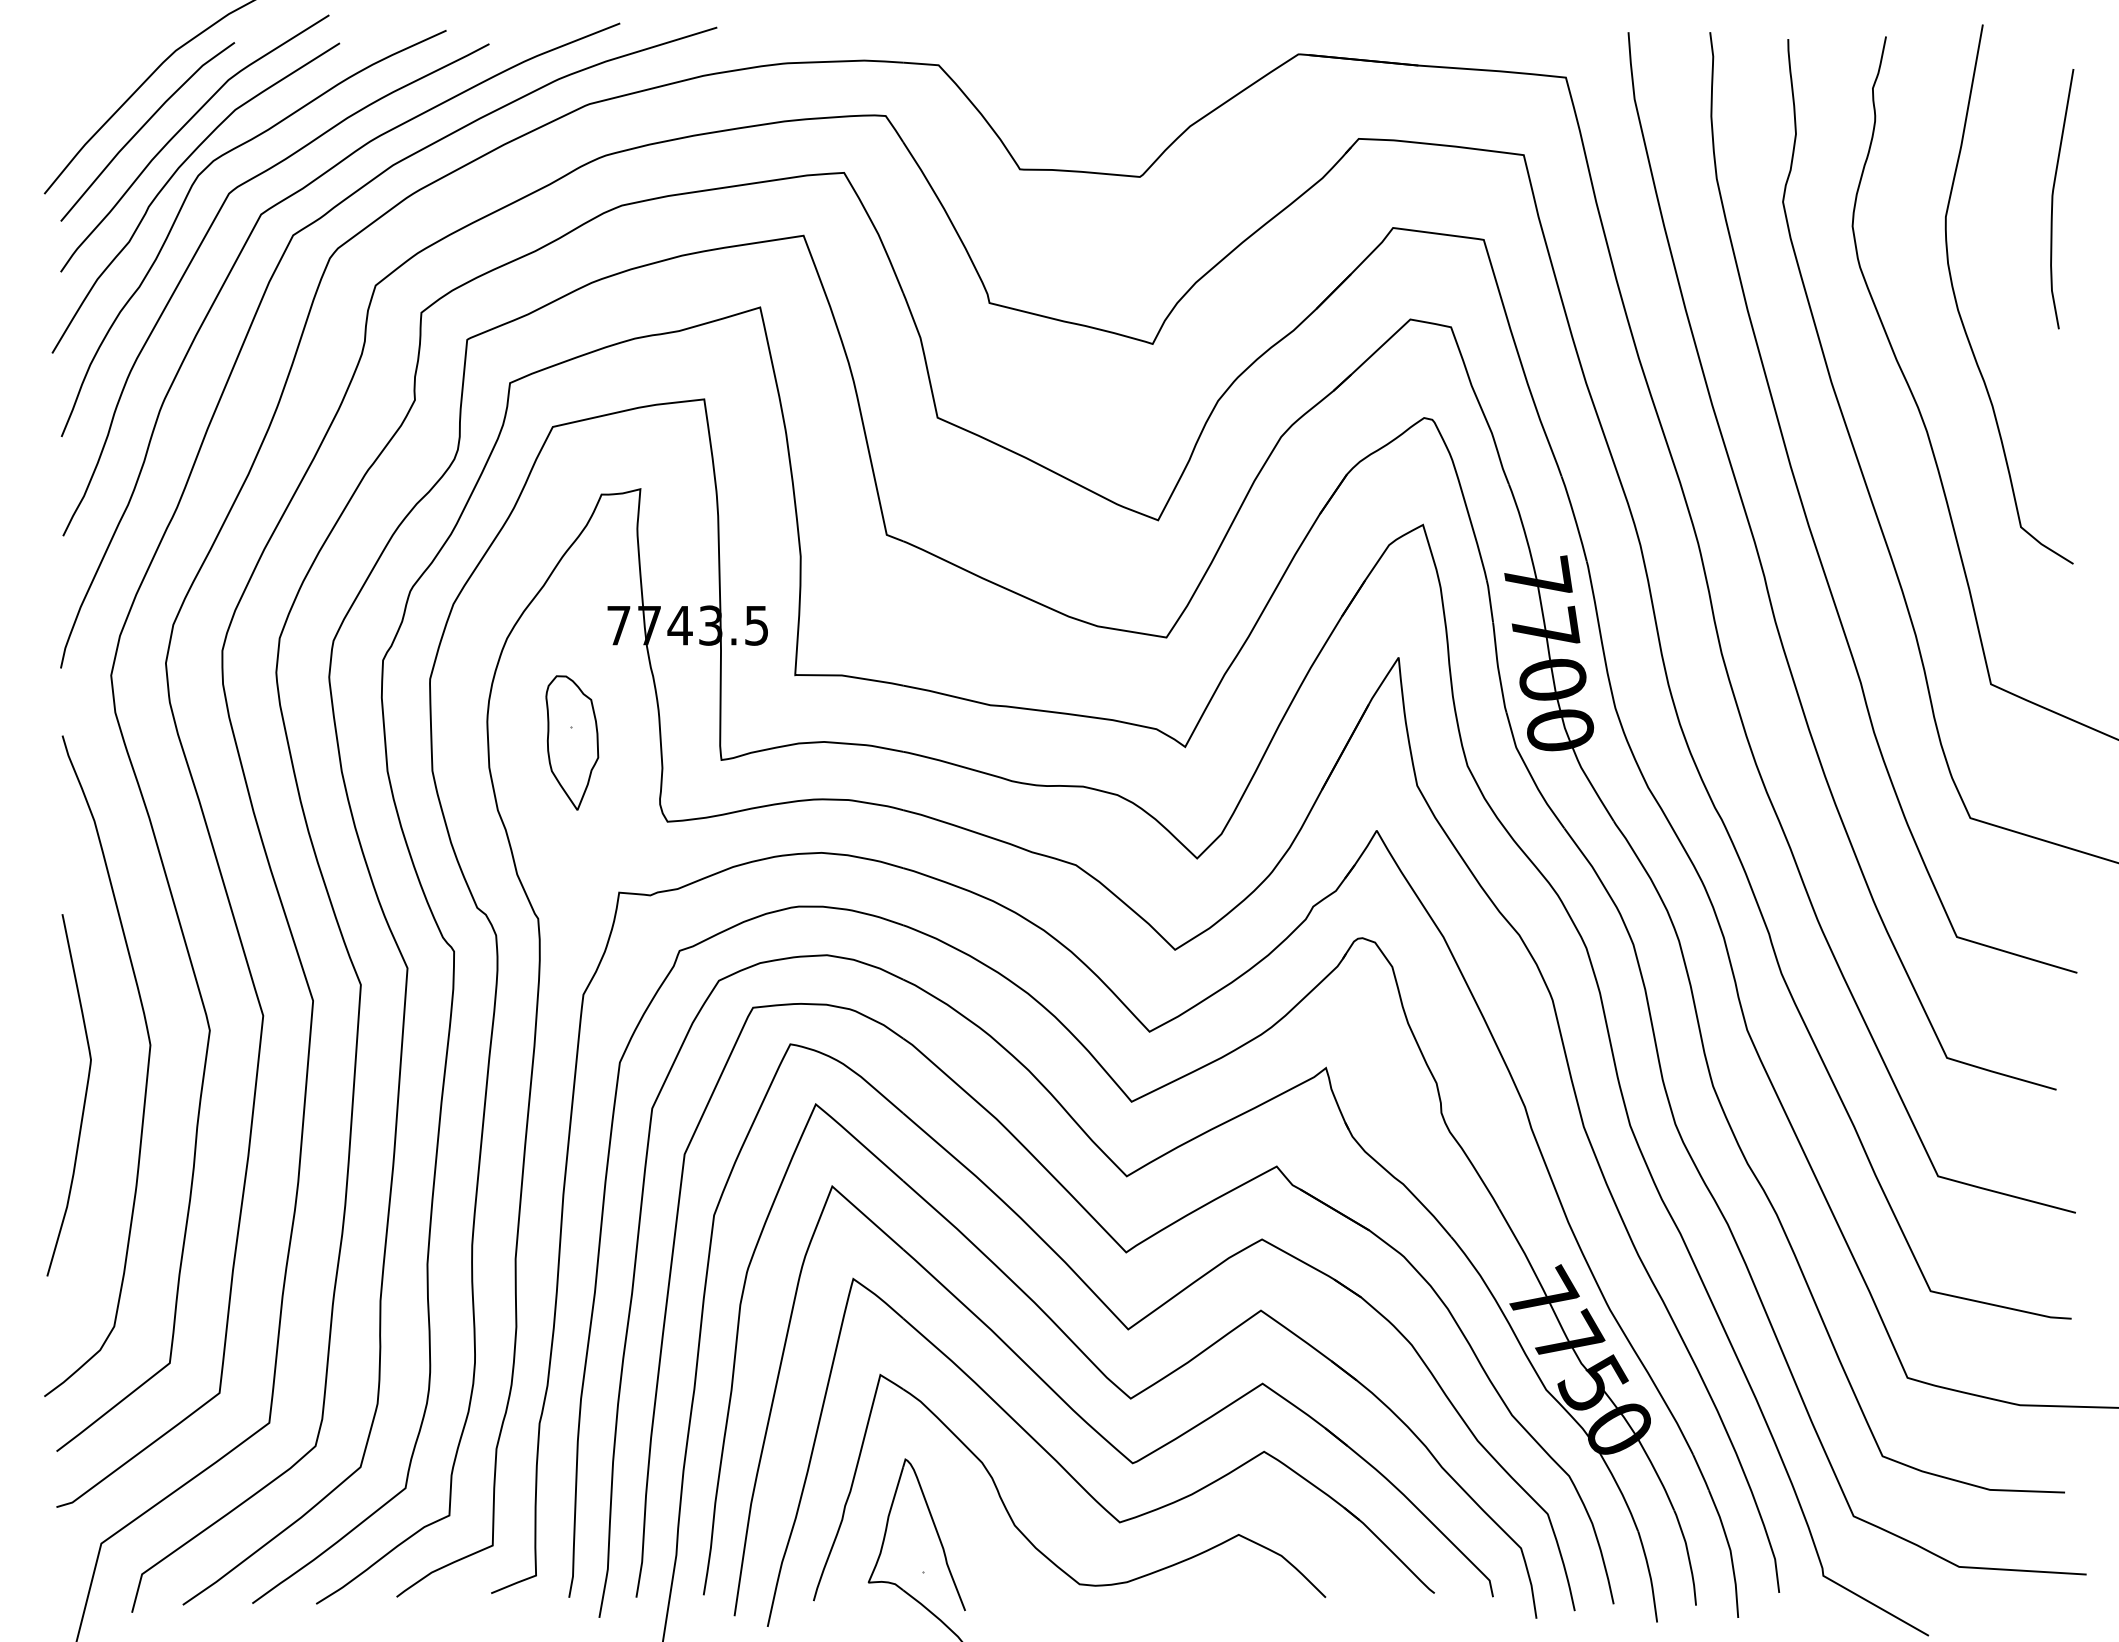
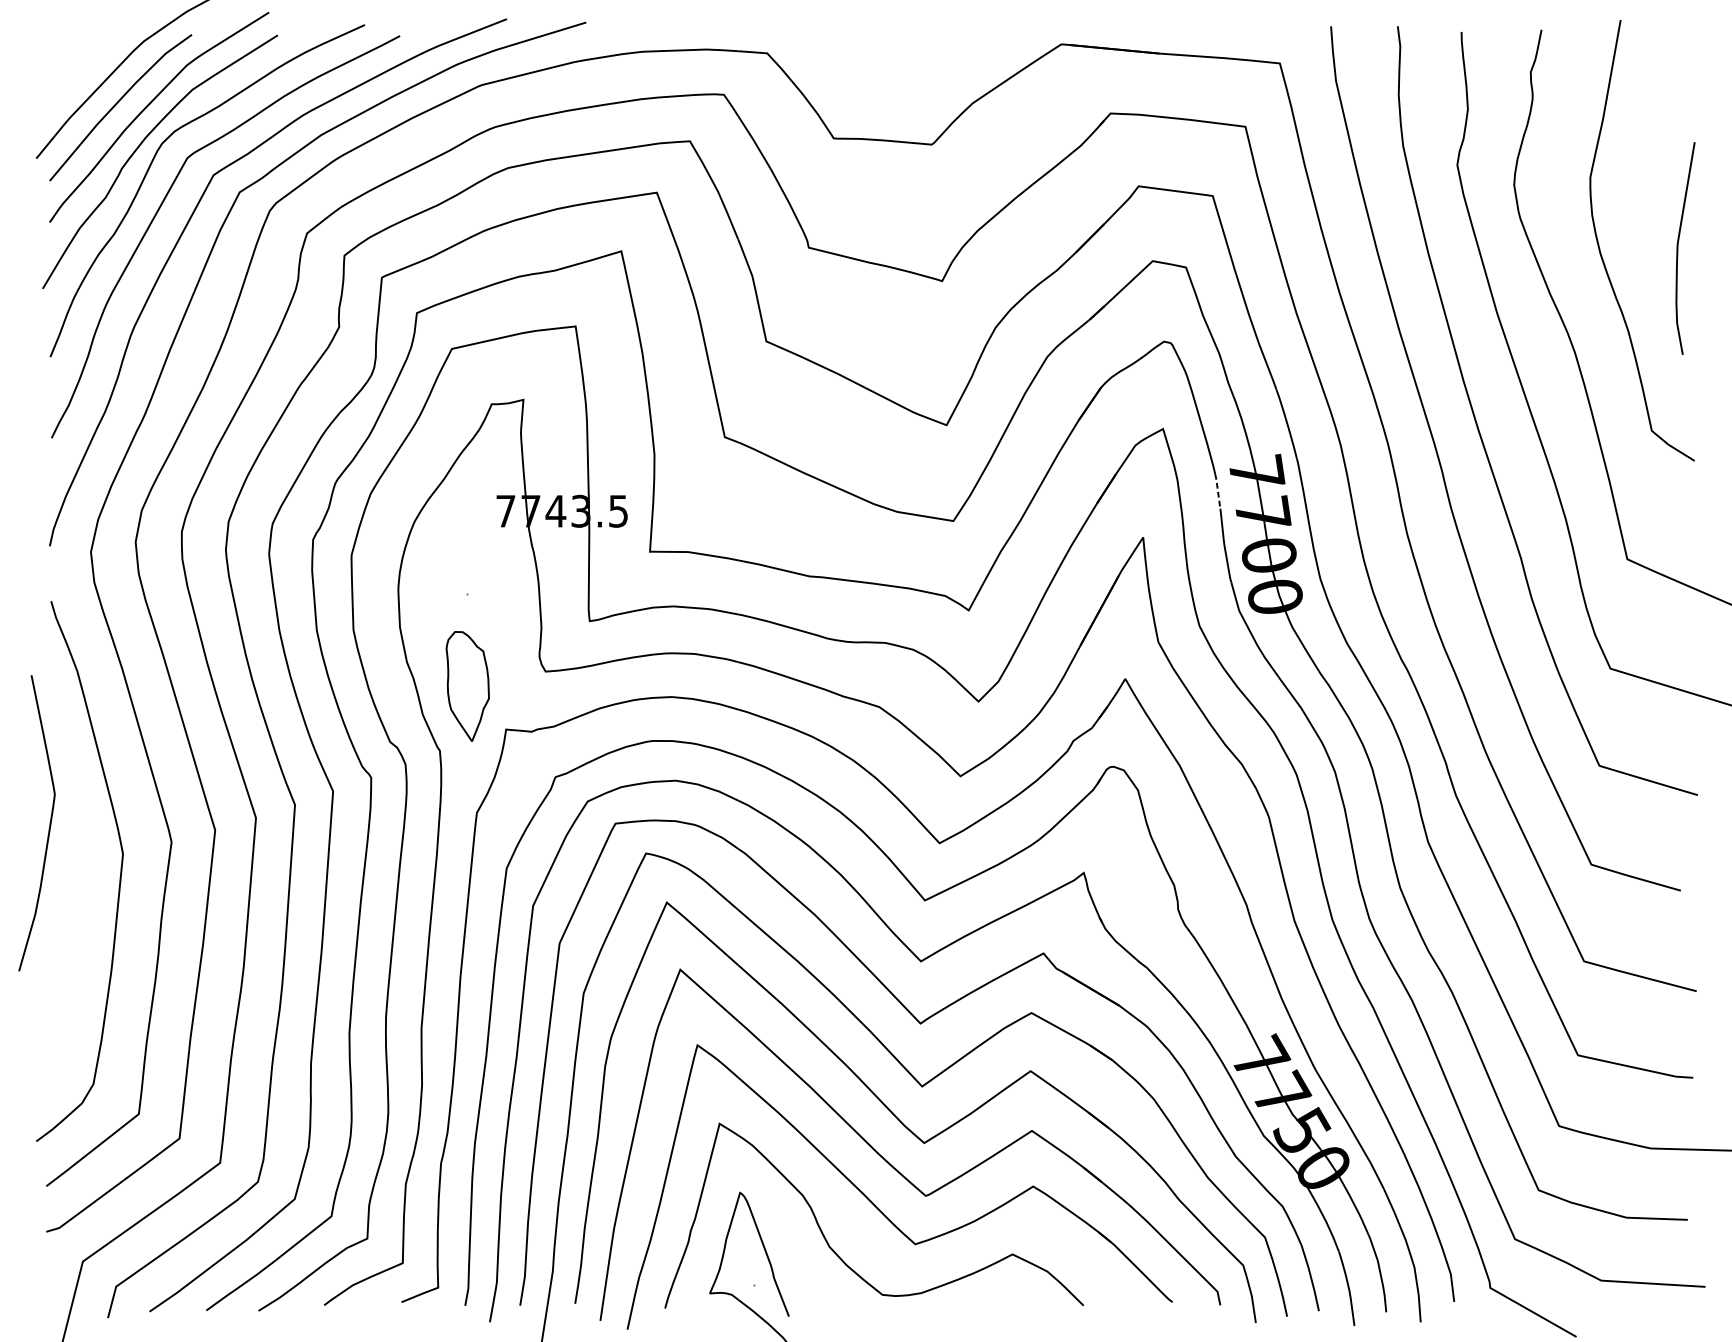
curve: (2053, 199) -> (1678, 248), moved
line: (1490, 601) -> (1218, 491), solid -> dashed
part: (572, 742) -> (467, 686), moved
curve: (84, 1096) -> (49, 824), moved

